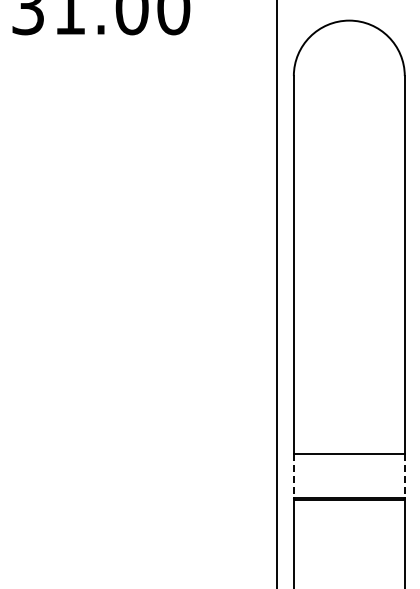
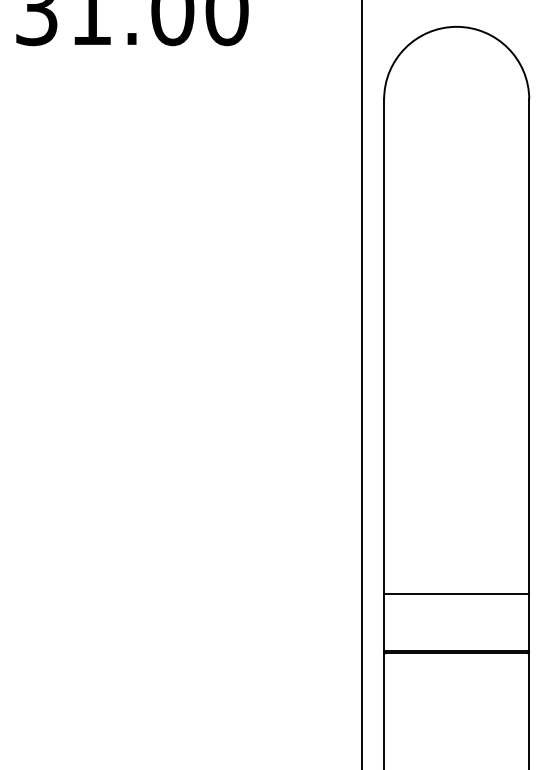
line: (293, 476) -> (383, 623), dashed -> solid
line: (404, 476) -> (528, 623), dashed -> solid

